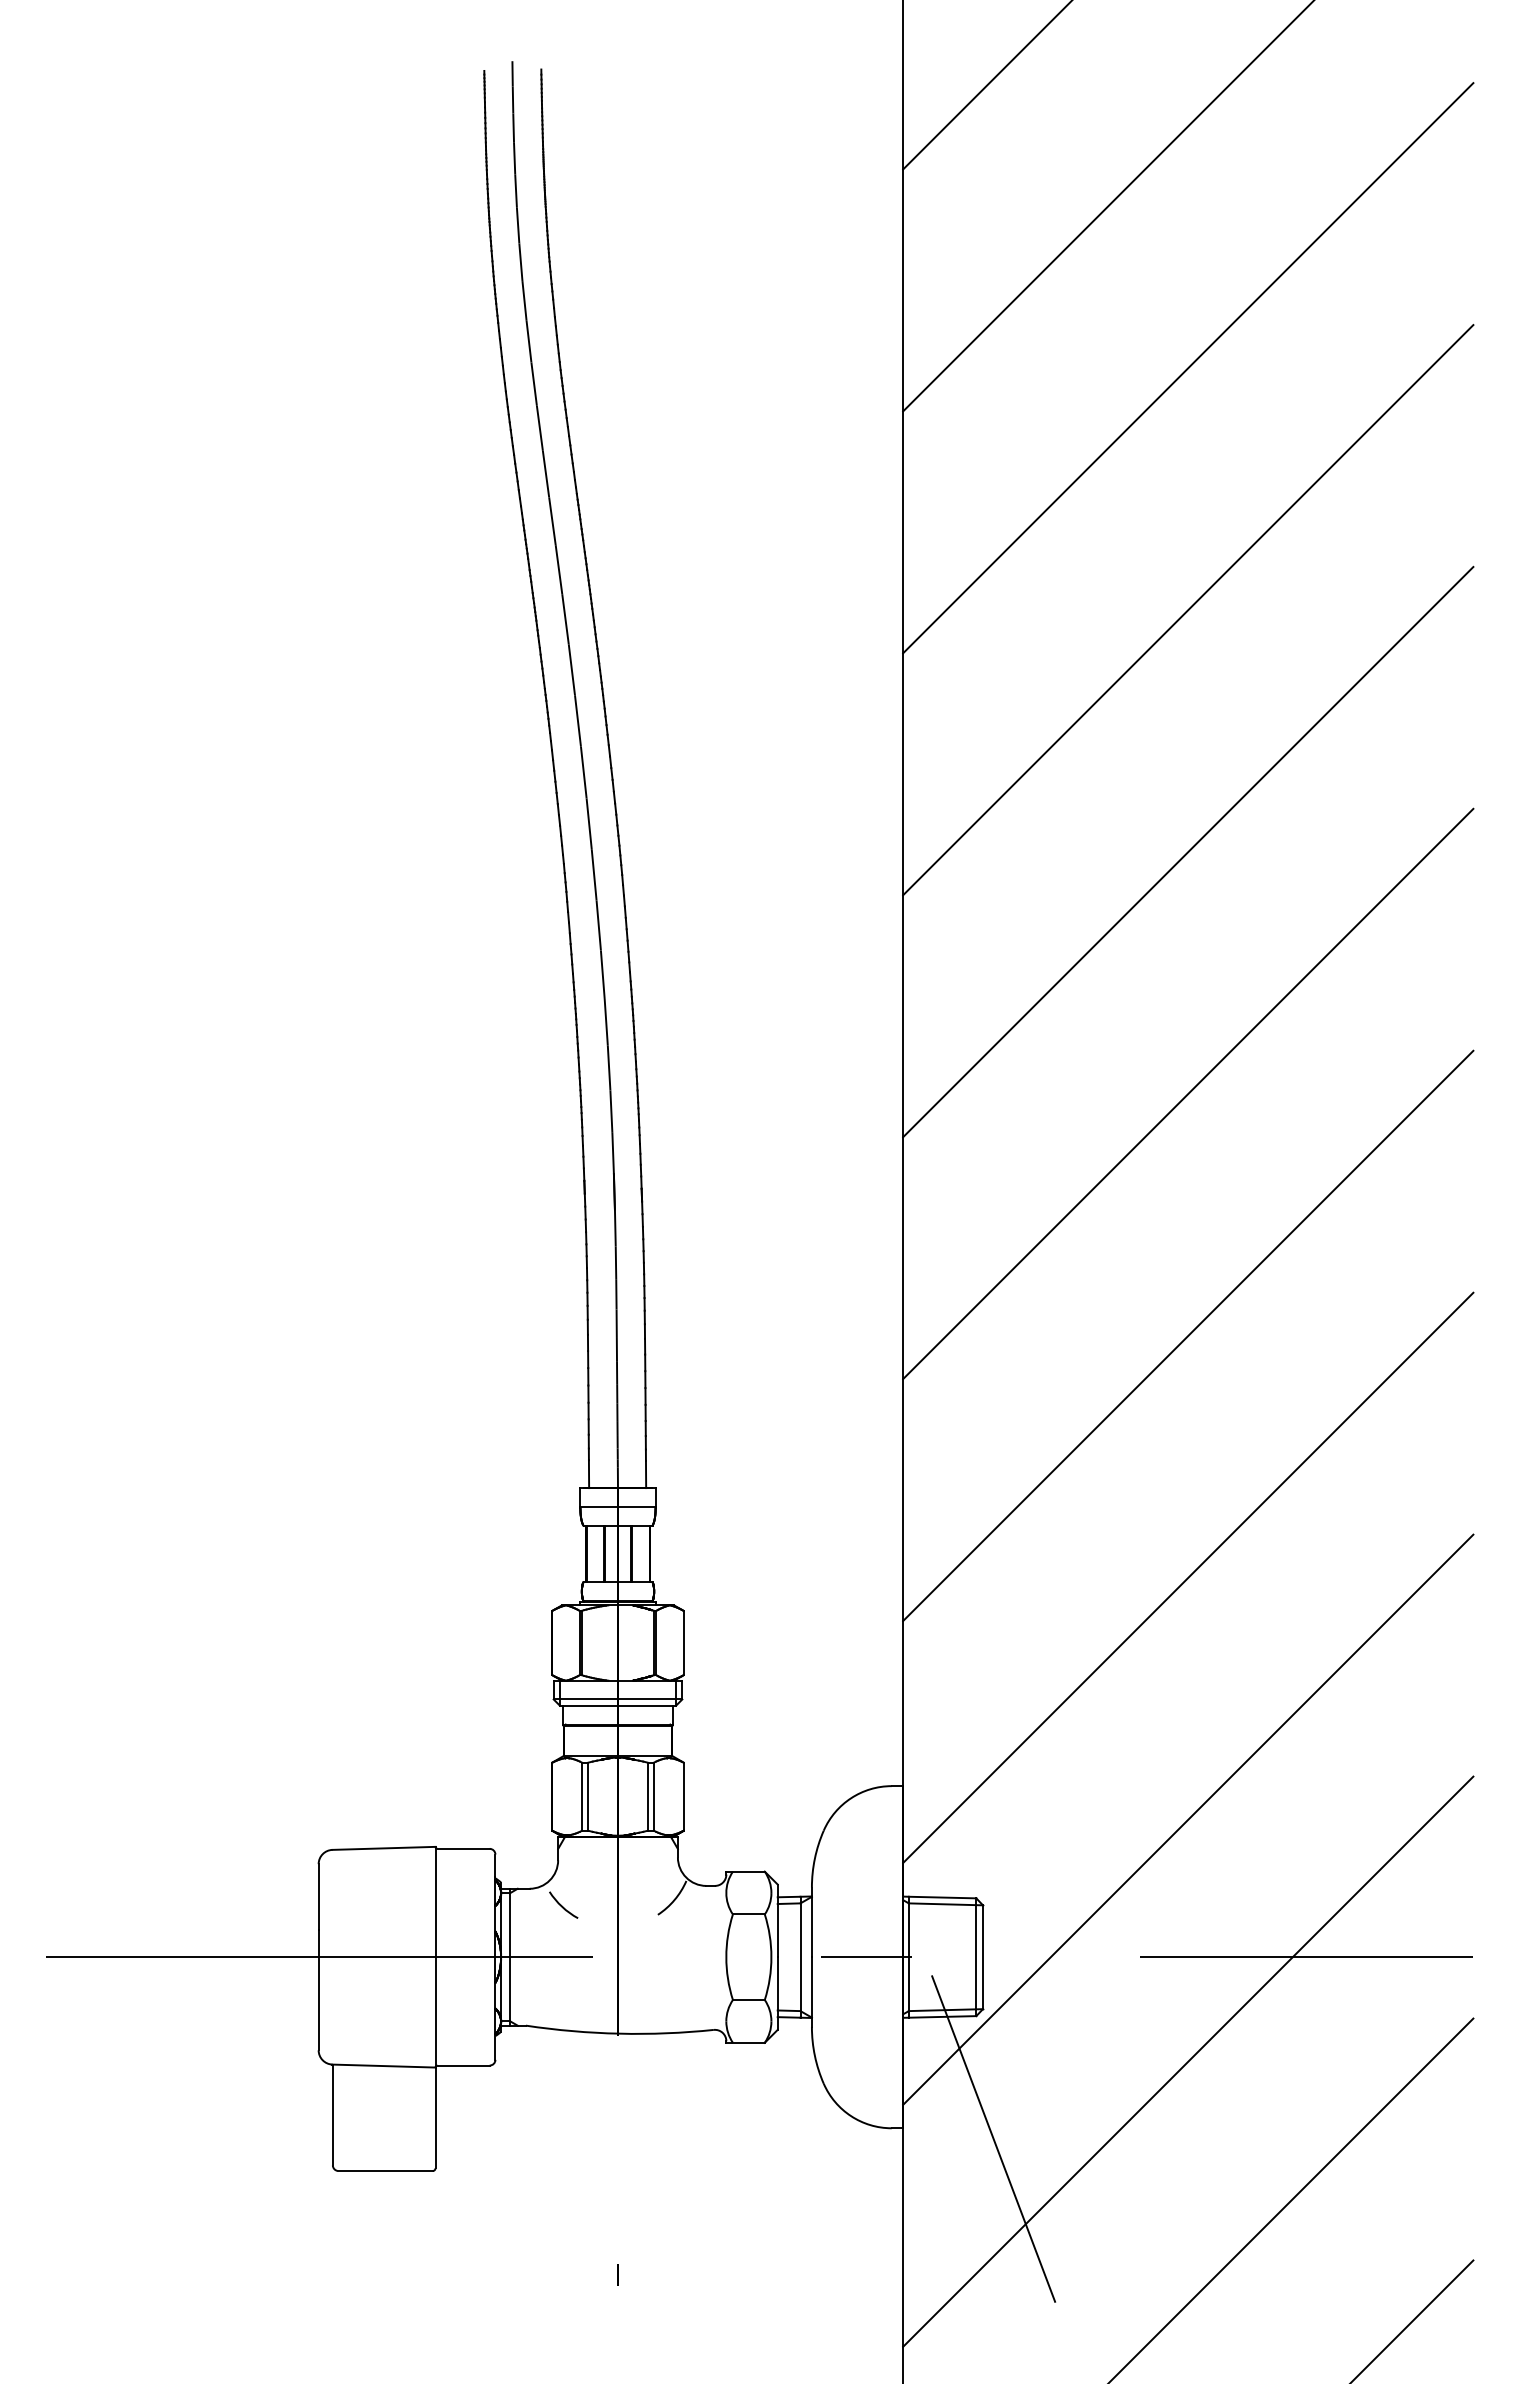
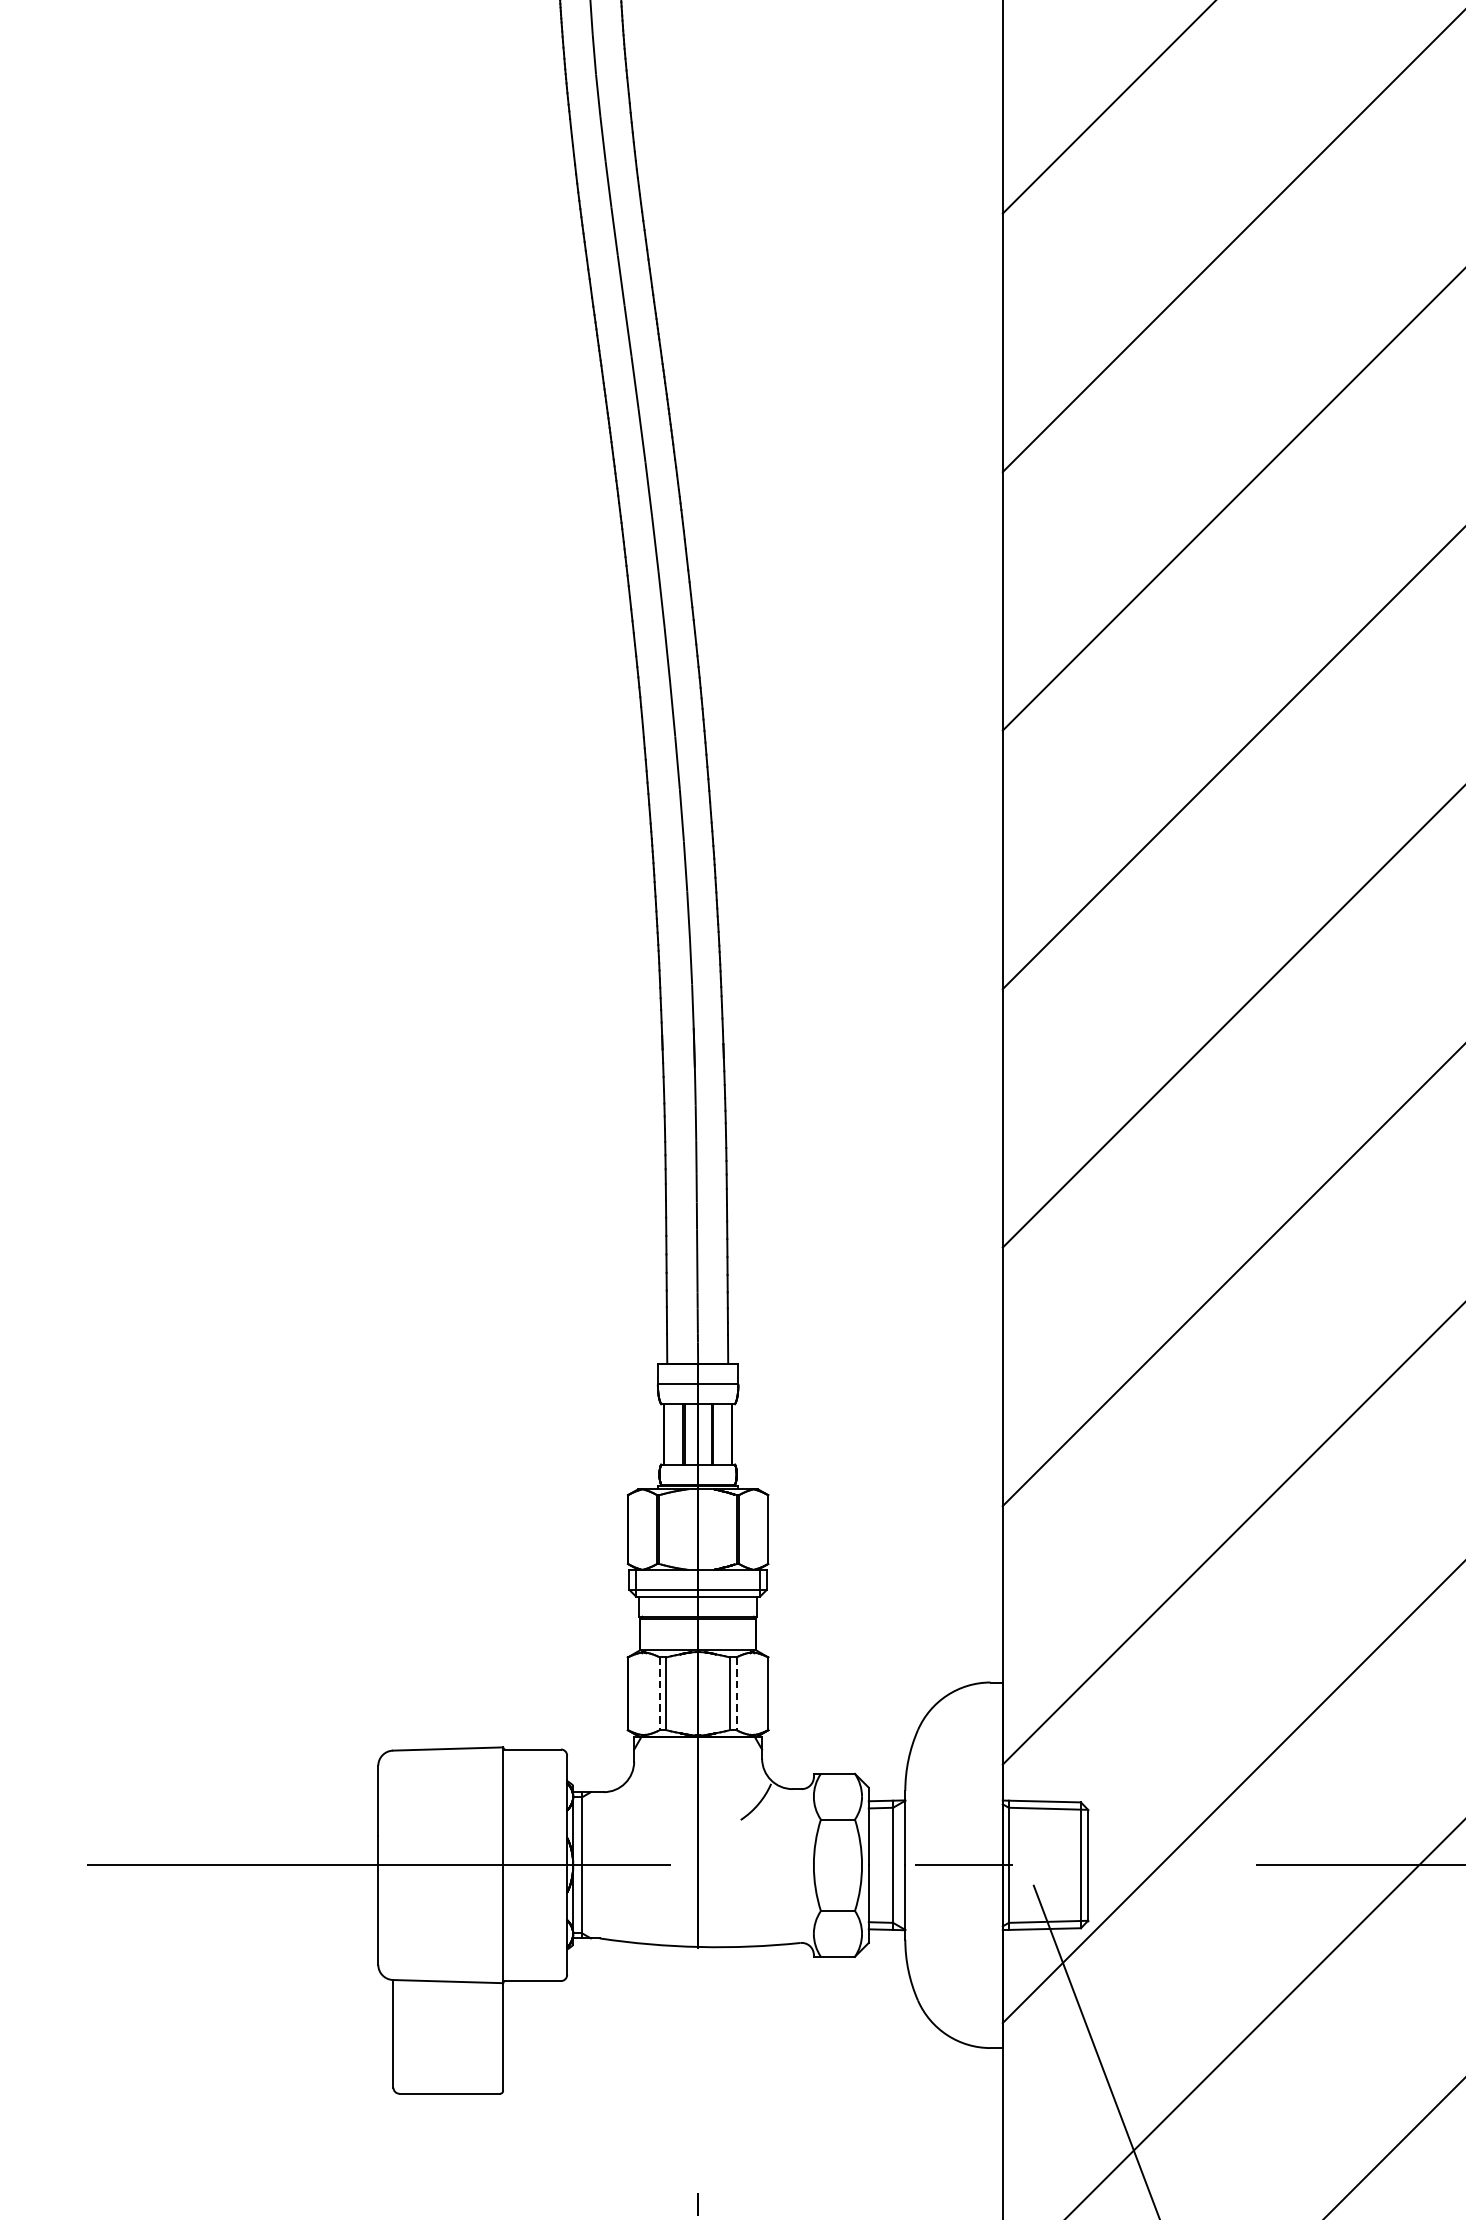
line: (582, 1797) -> (660, 1694), solid -> dashed
line: (653, 1797) -> (736, 1694), solid -> dashed
arc: (562, 1905) -> (638, 1810), removed

